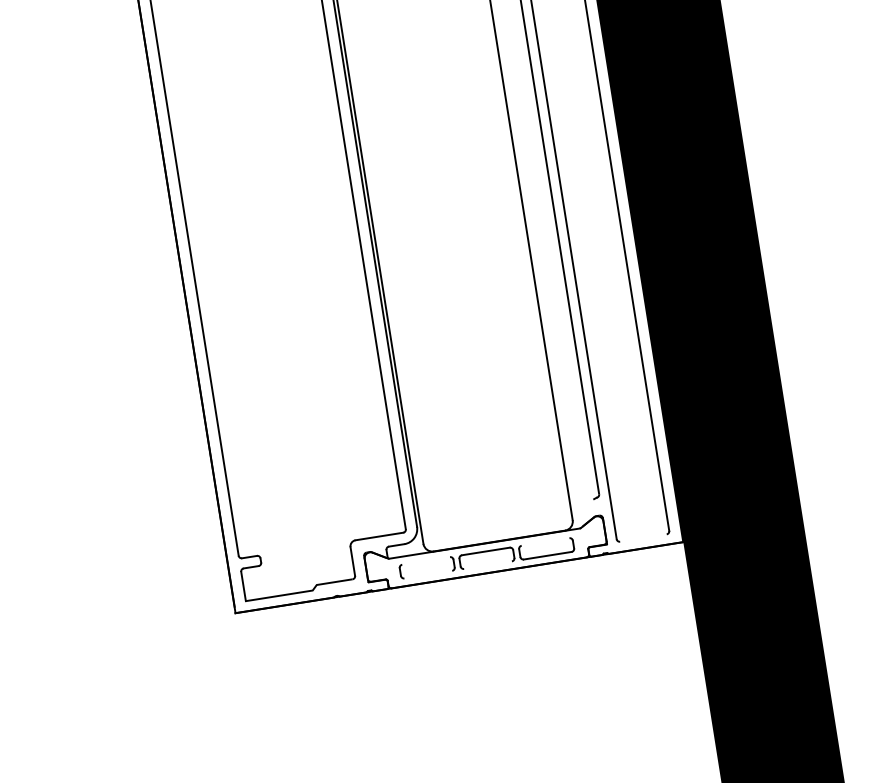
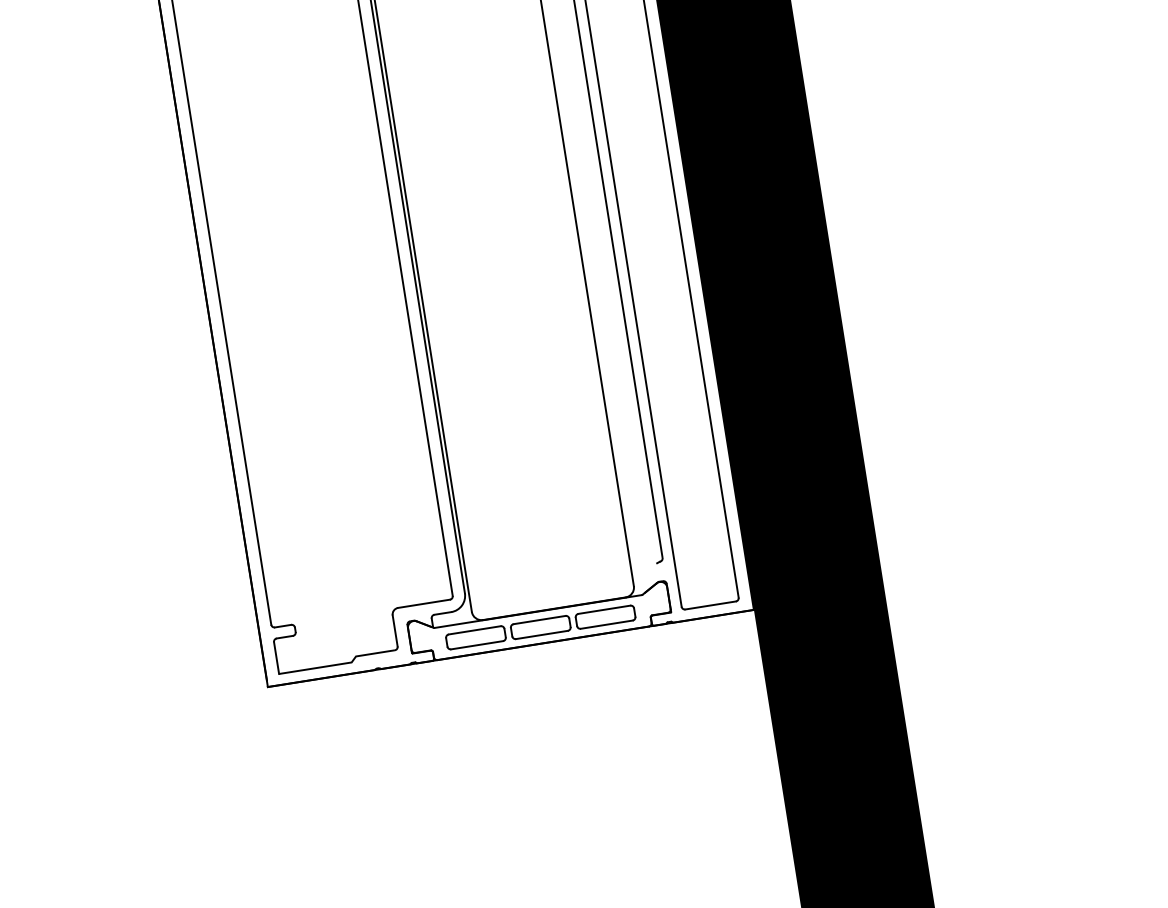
line: (643, 538) -> (710, 605), added
line: (545, 541) -> (604, 609), added
line: (425, 561) -> (474, 630), added
line: (487, 564) -> (541, 634), added
line: (428, 574) -> (477, 645), added

